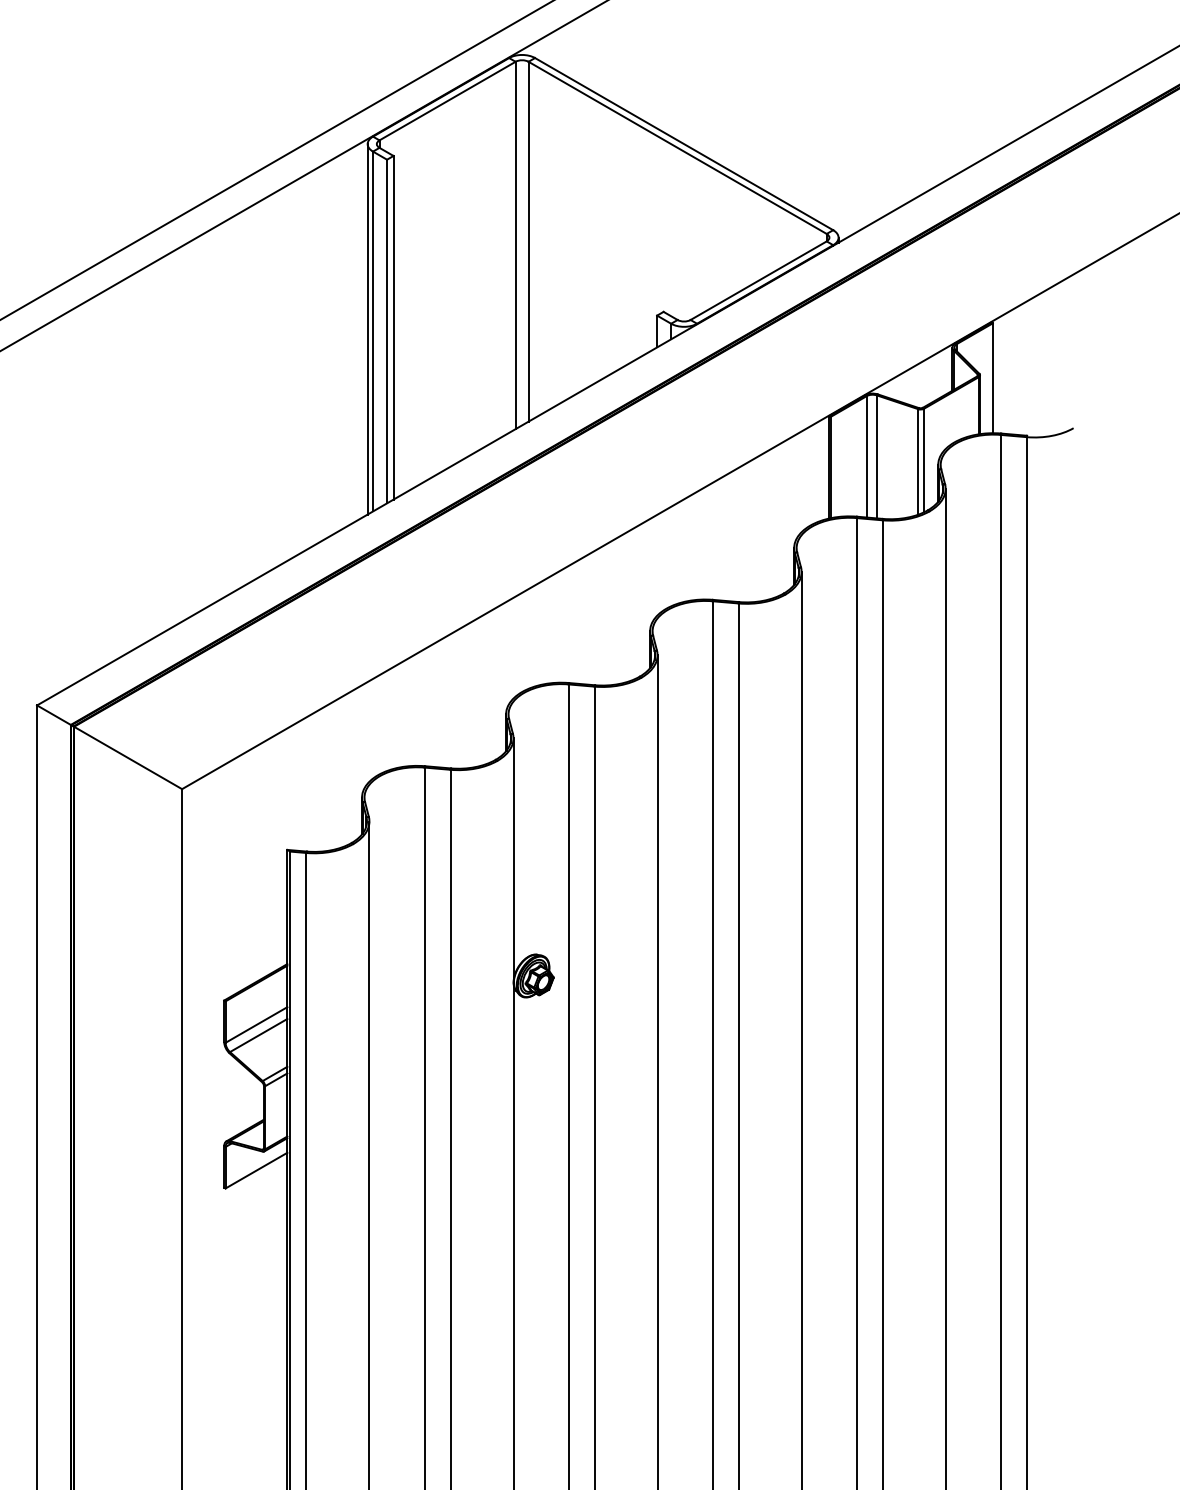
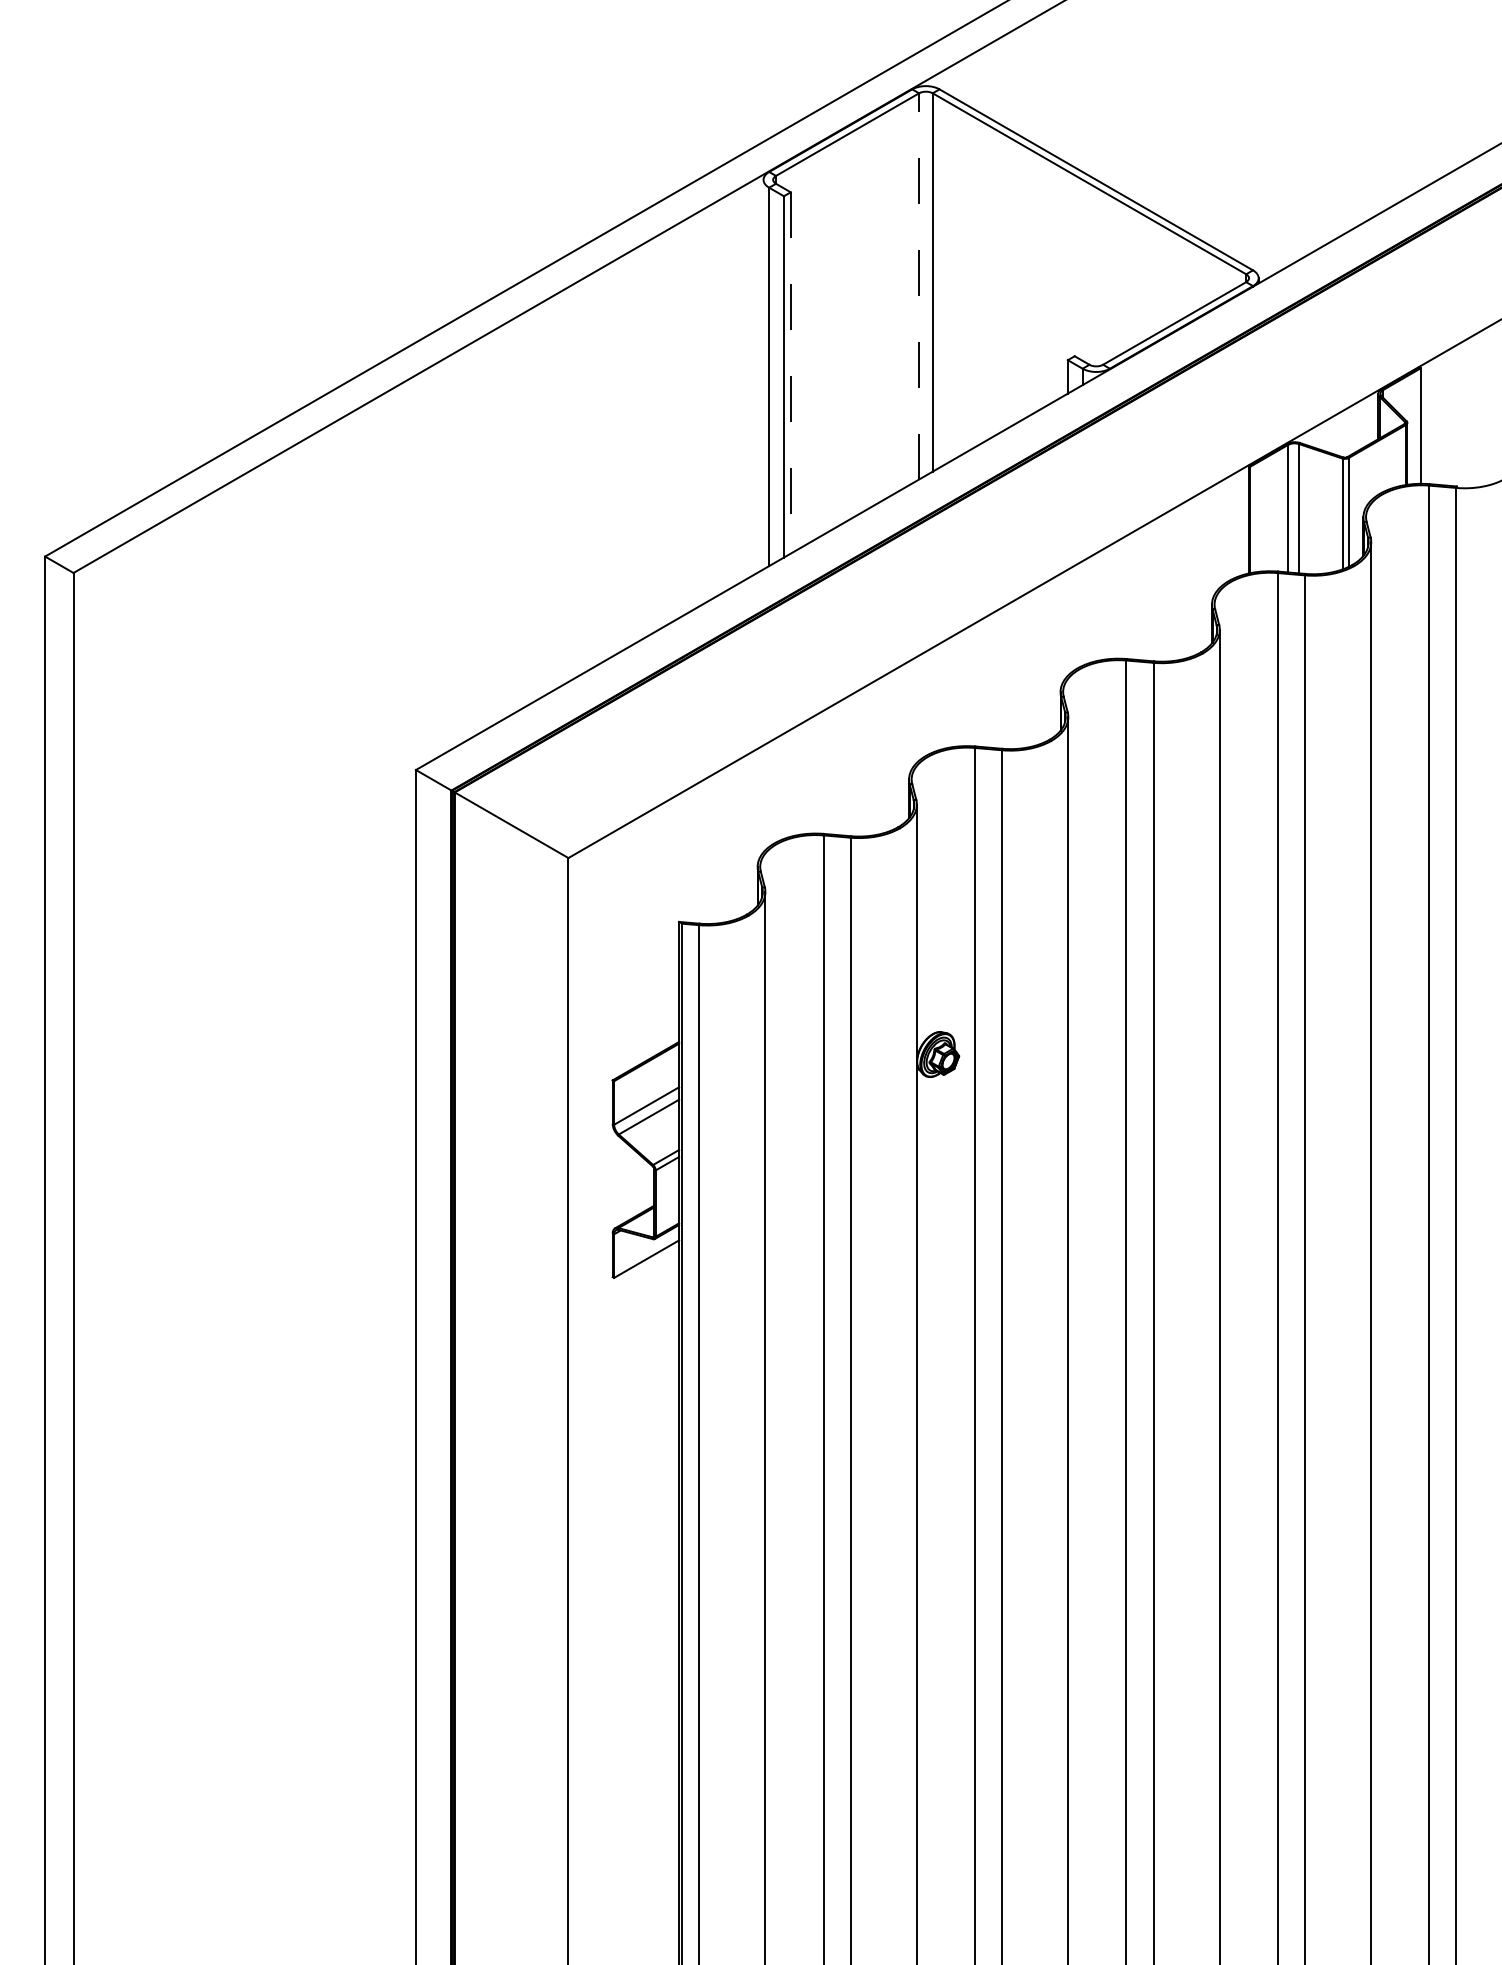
line: (515, 244) -> (919, 285), solid -> dashed
line: (393, 327) -> (790, 372), solid -> dashed
line: (367, 329) -> (763, 374), removed

